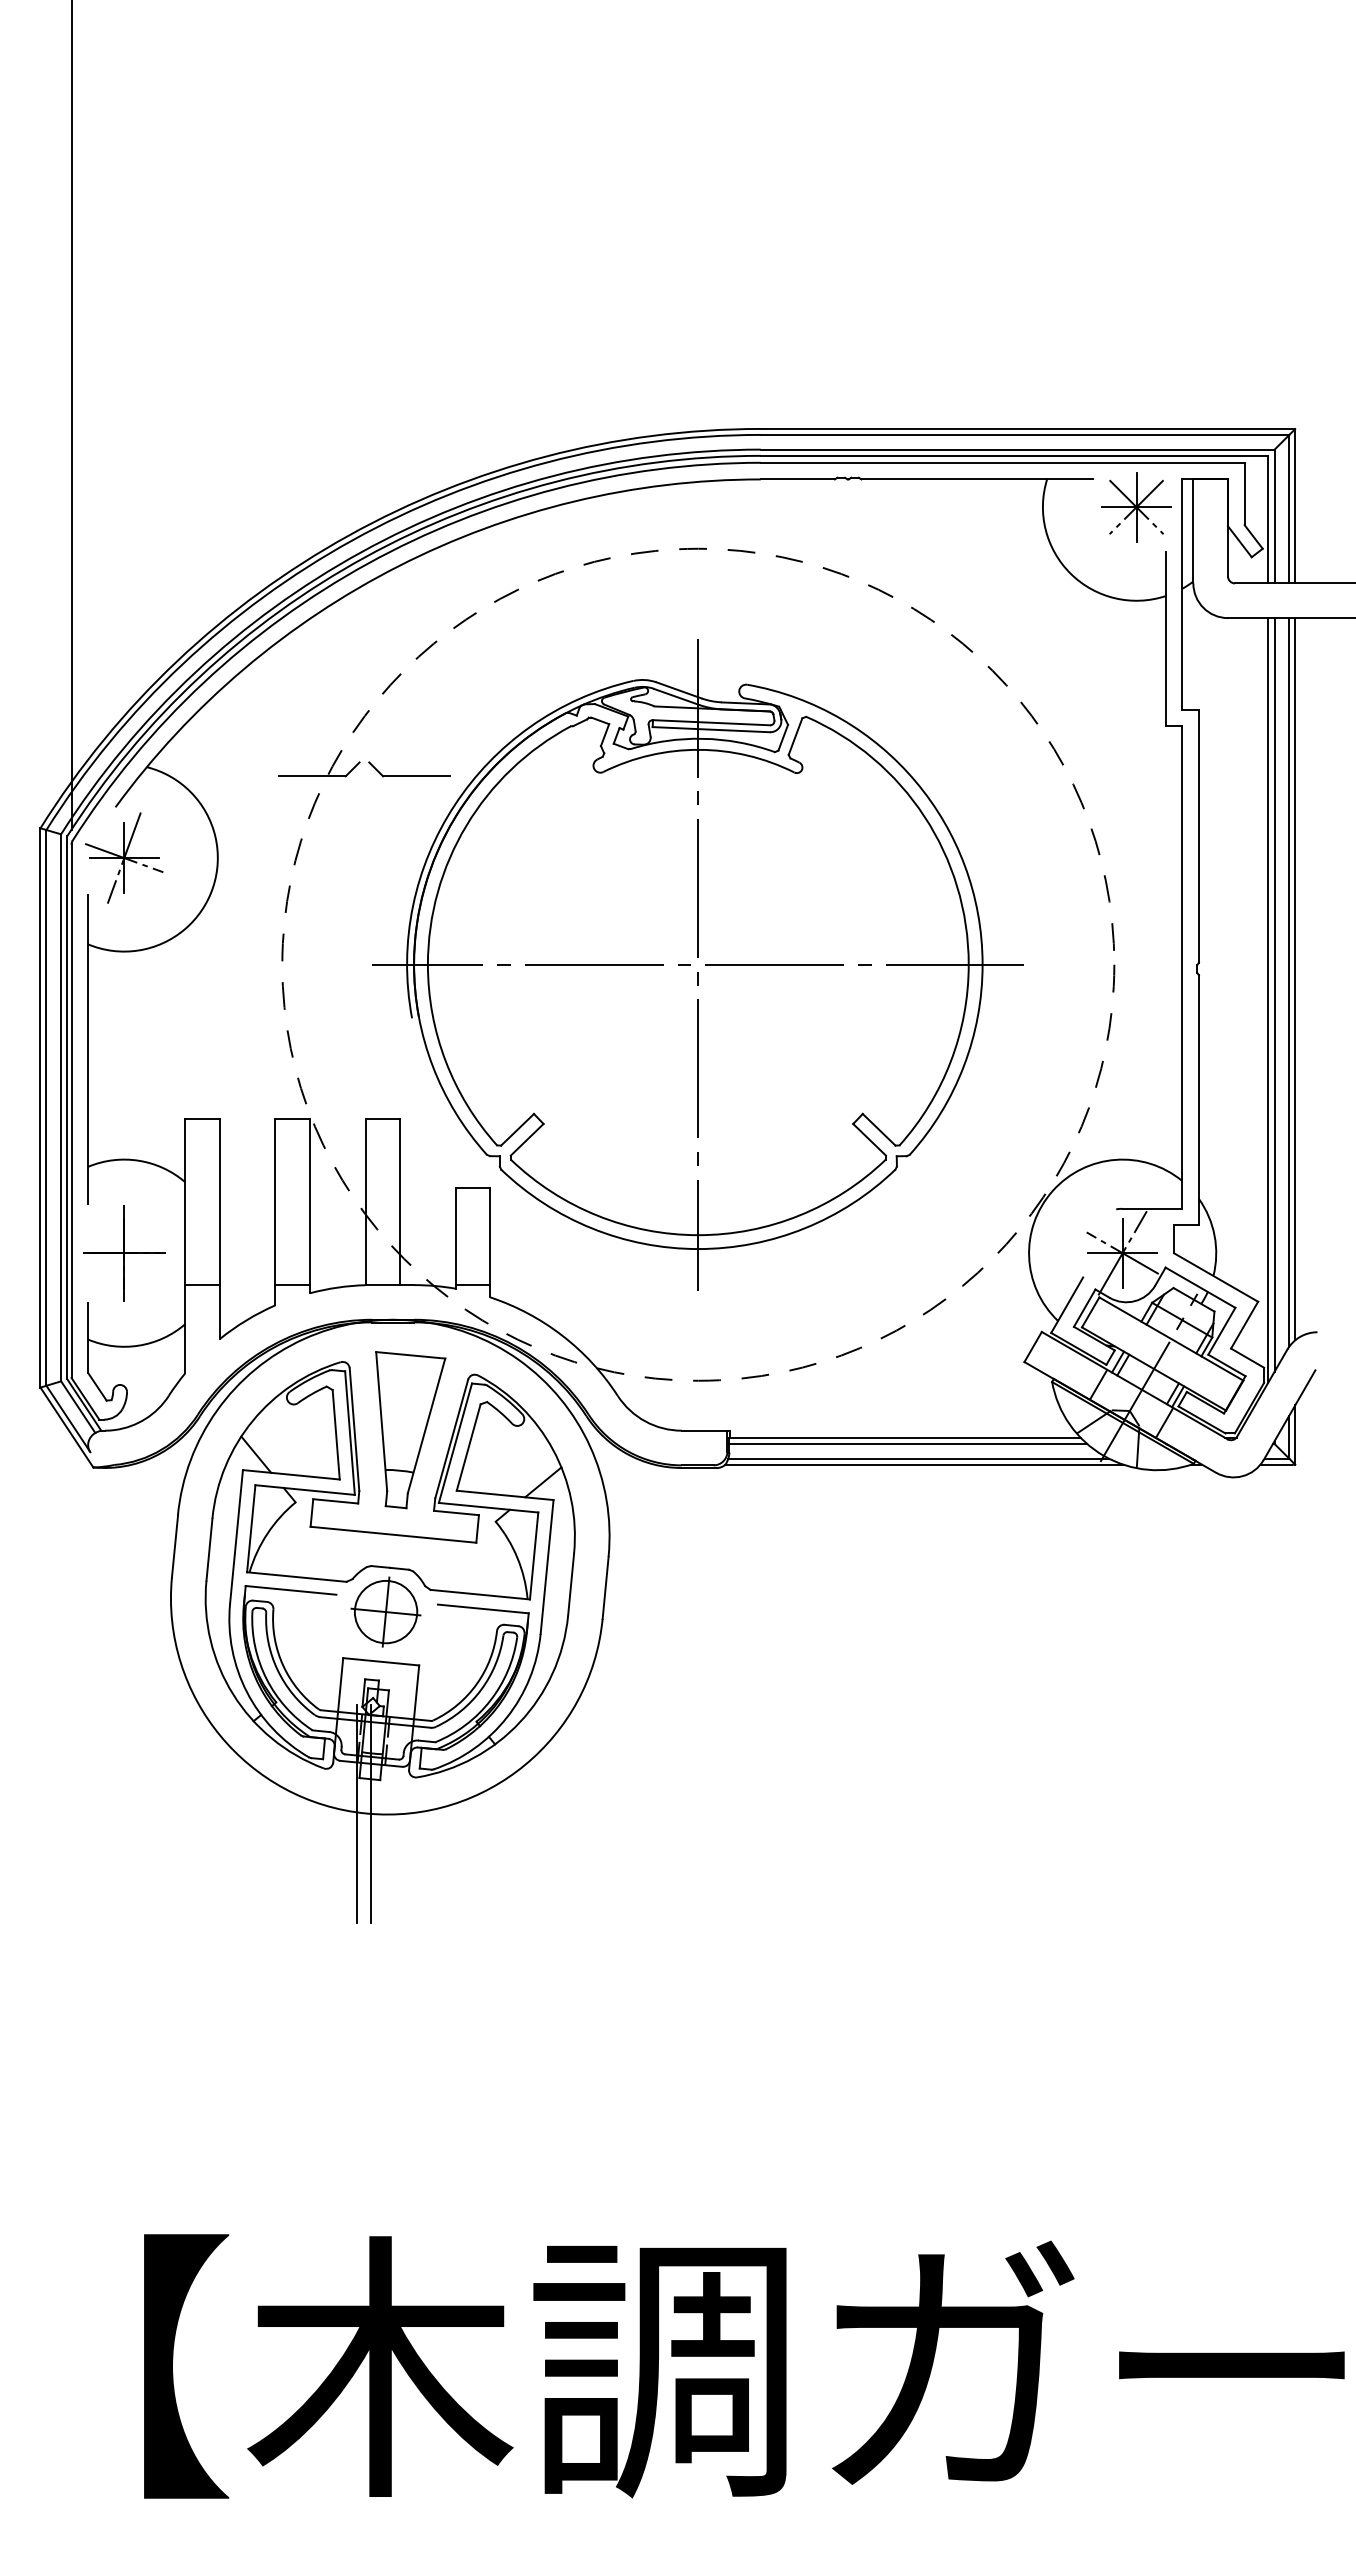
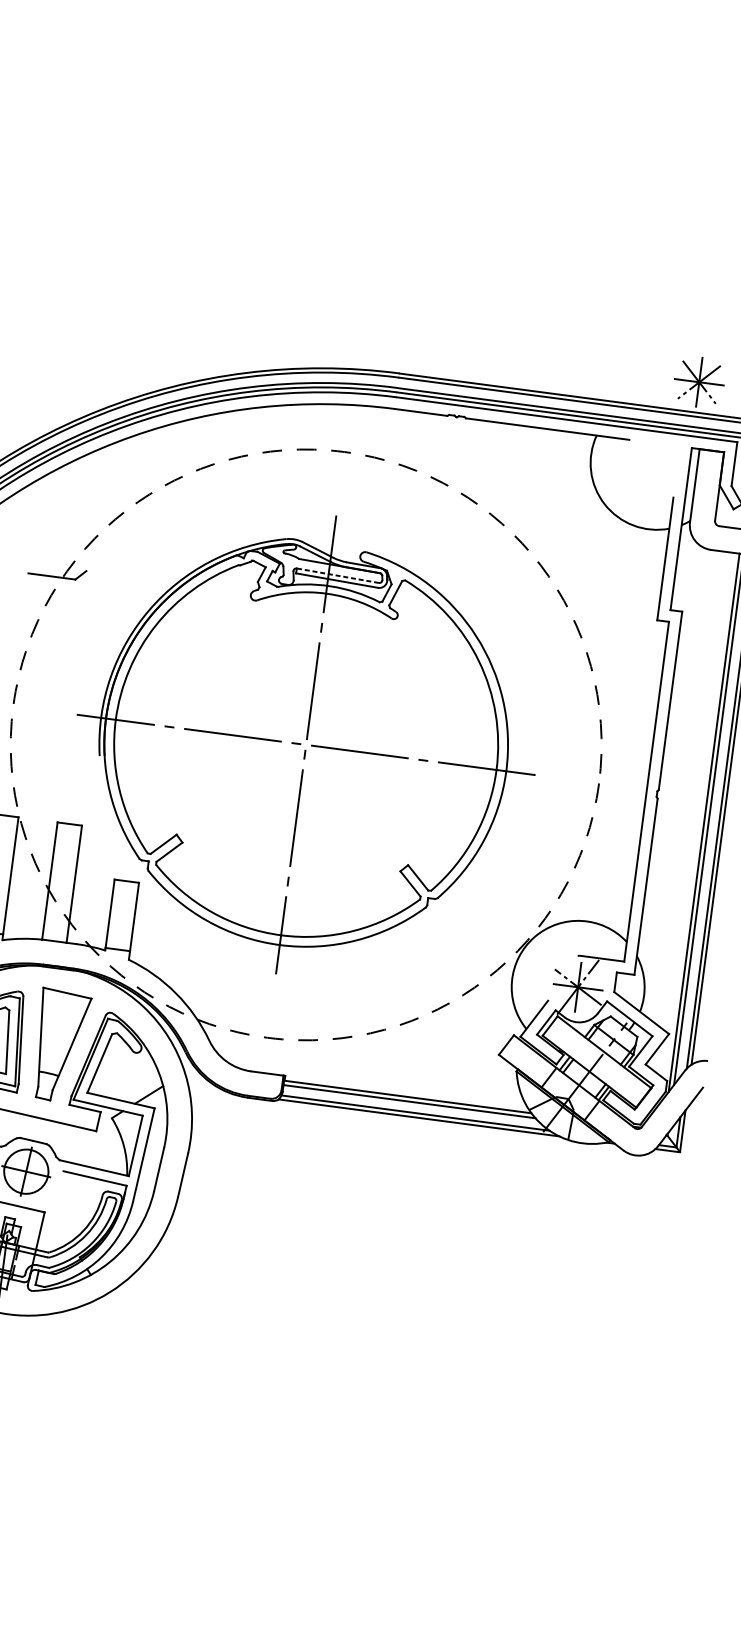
part: (1136, 507) -> (699, 382), moved
line: (711, 722) -> (337, 575), solid -> dashed
part: (409, 769) -> (120, 580), removed

